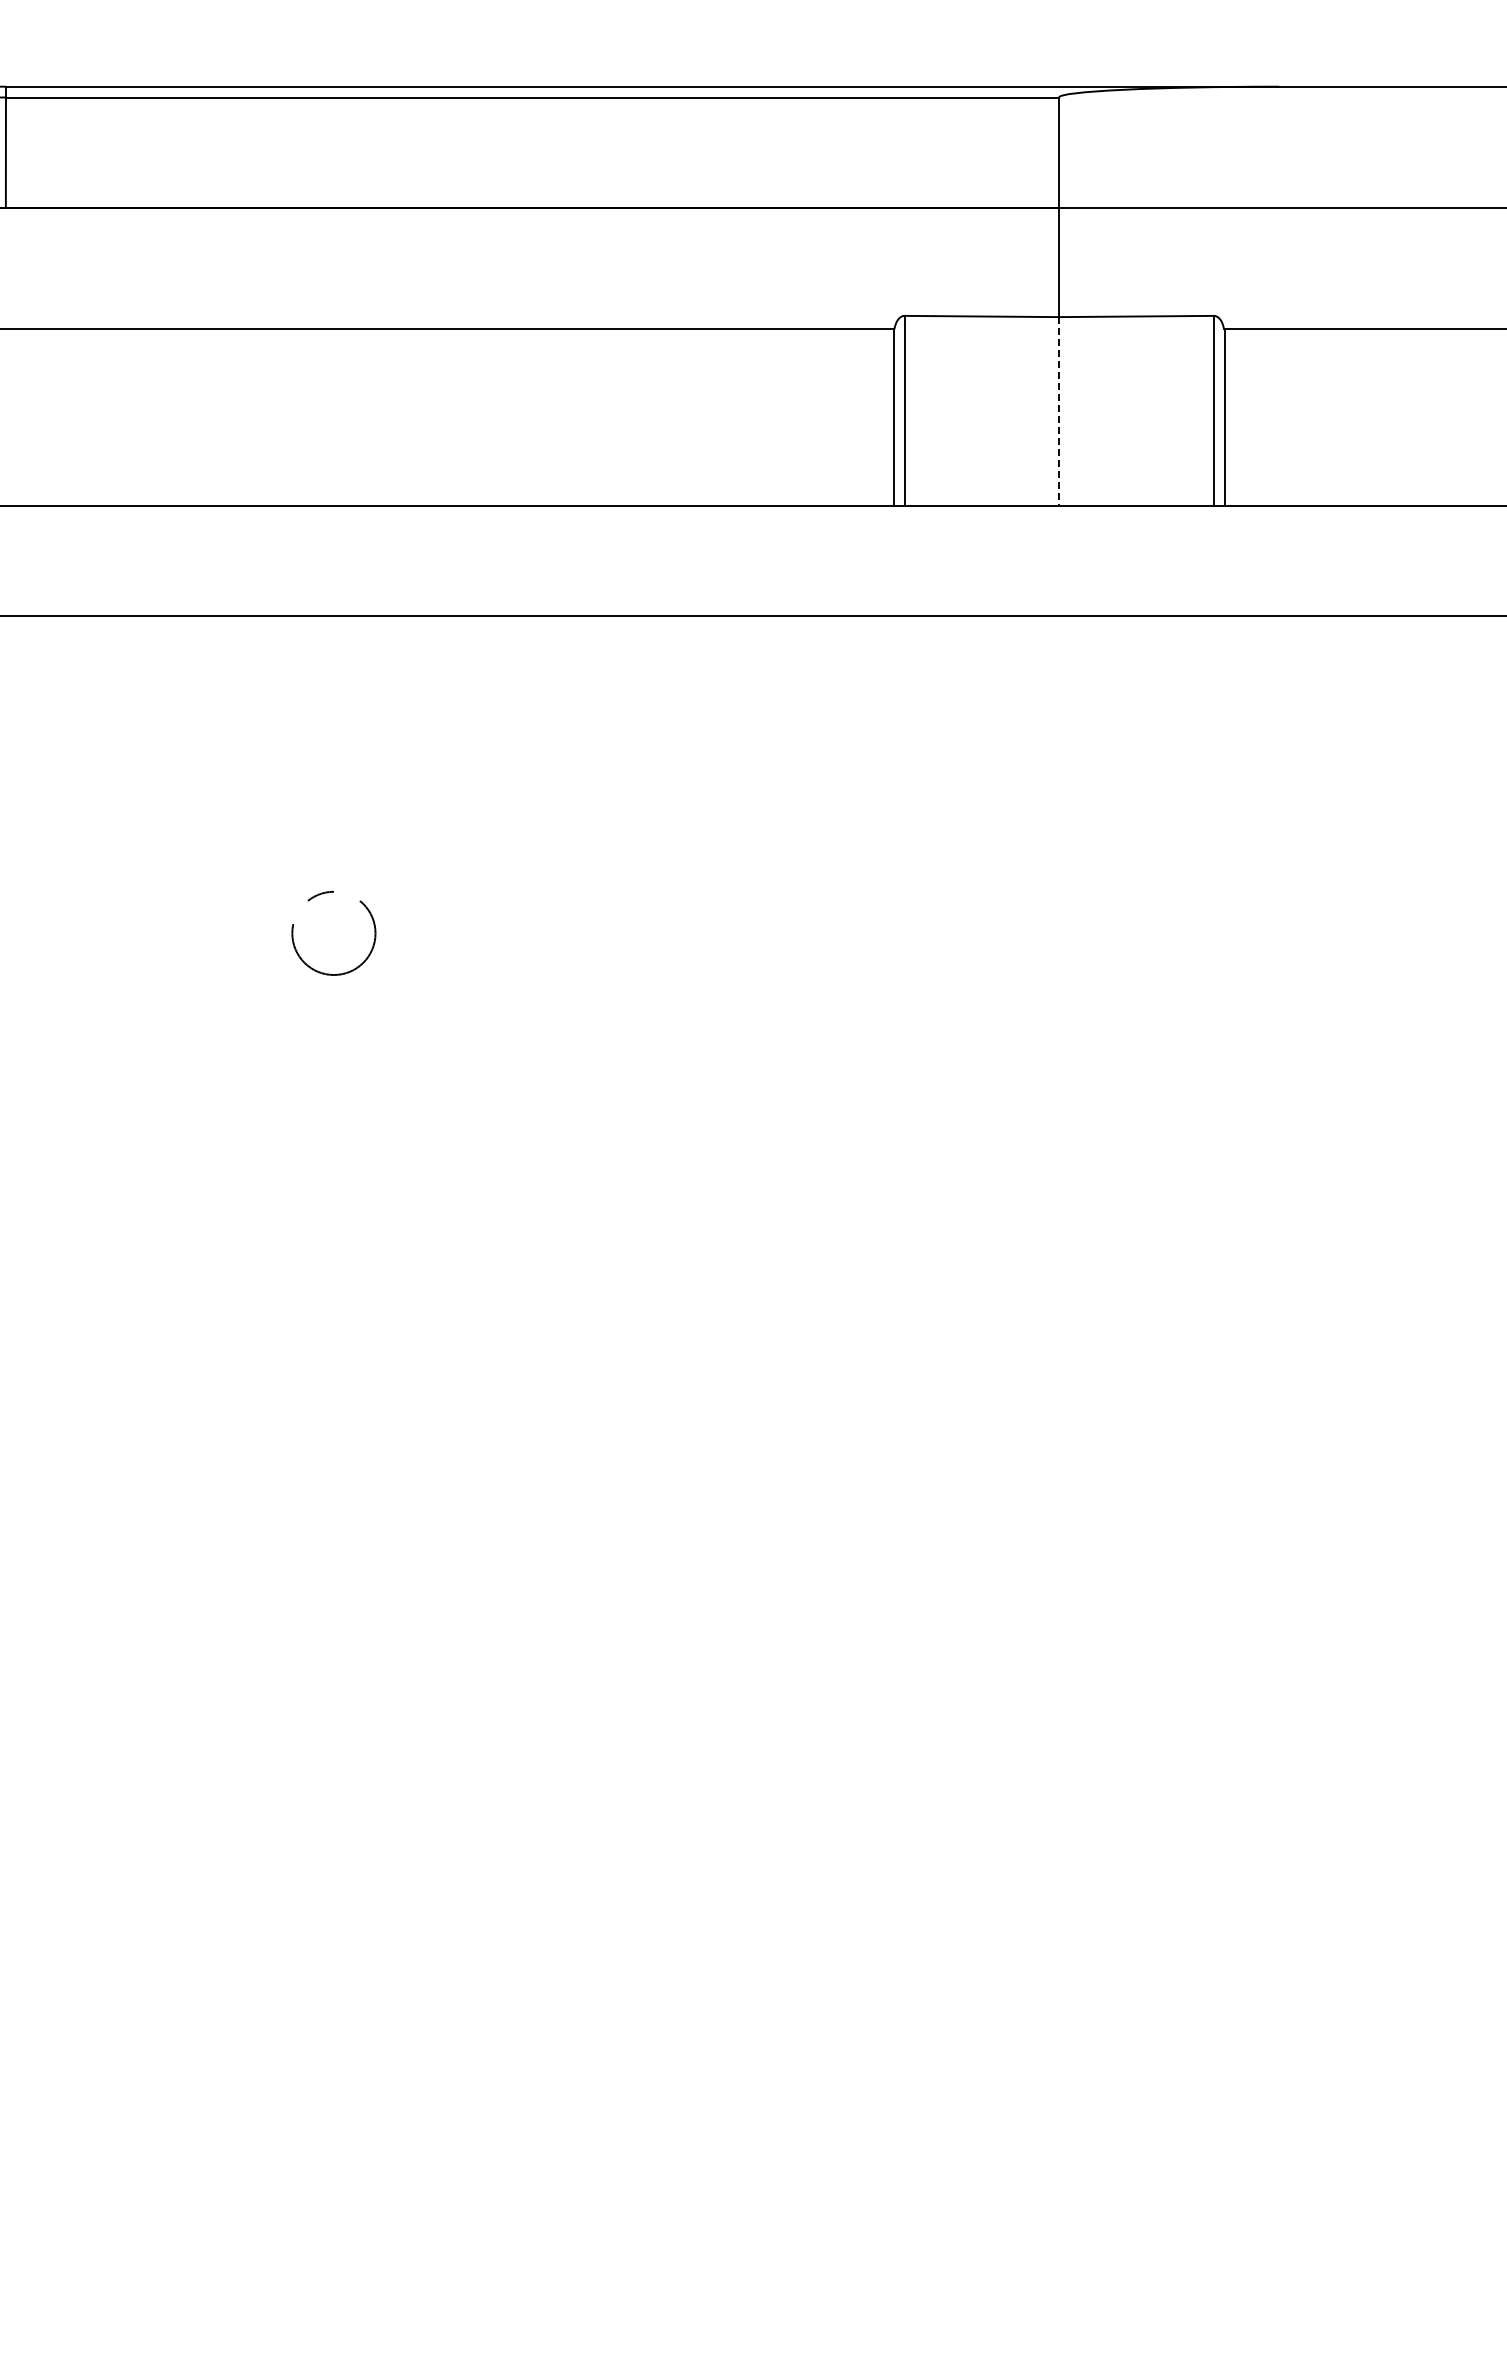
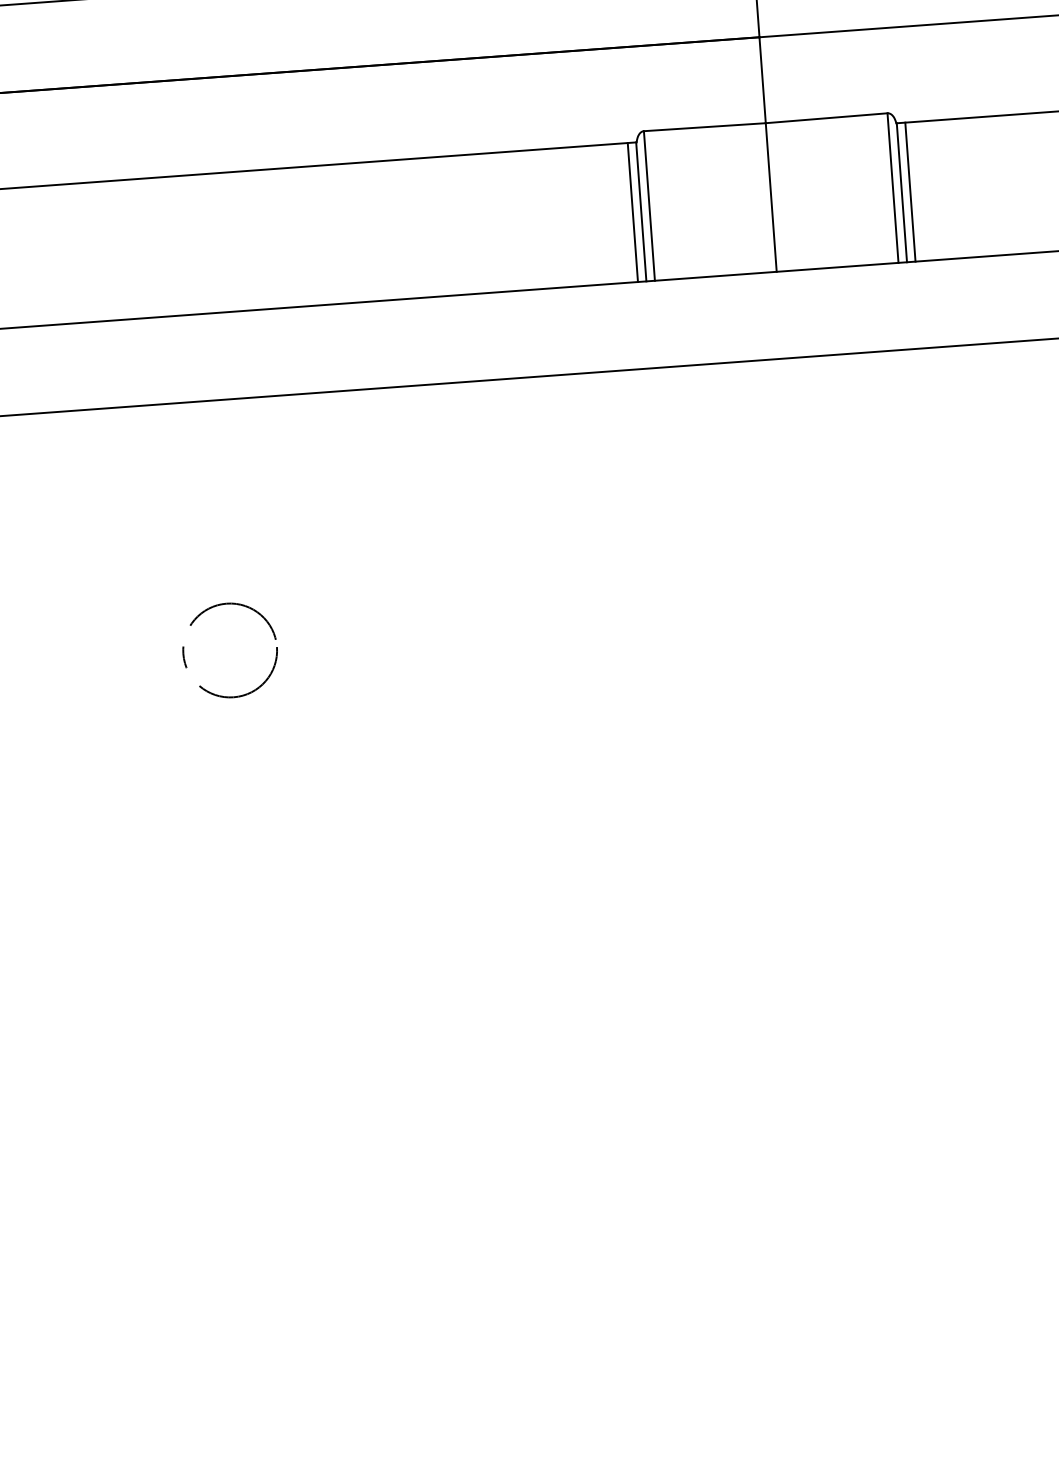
line: (1059, 411) -> (771, 197), dashed -> solid
line: (883, 417) -> (633, 212), added
line: (1235, 417) -> (910, 192), added
circle: (333, 933) -> (229, 650), size x1.43

